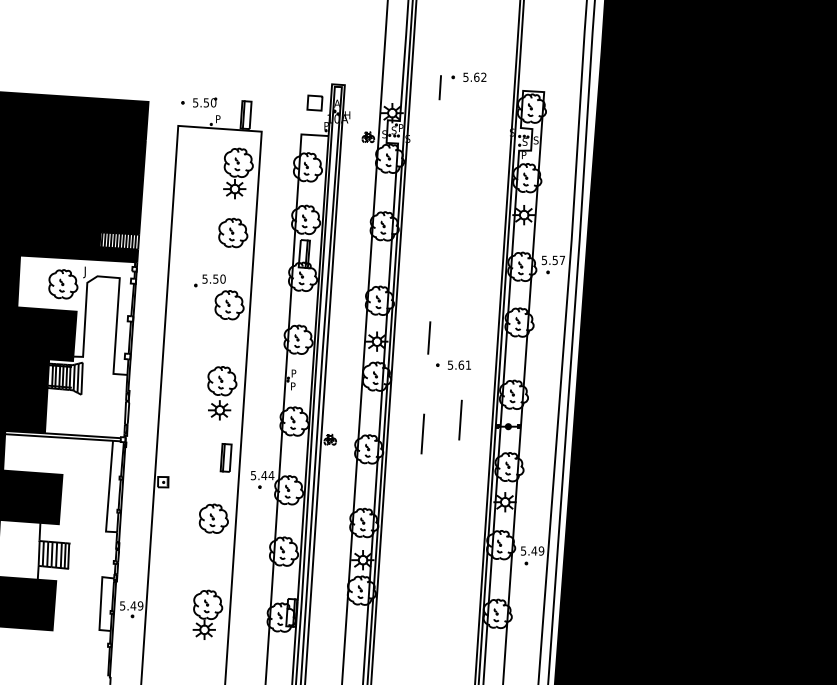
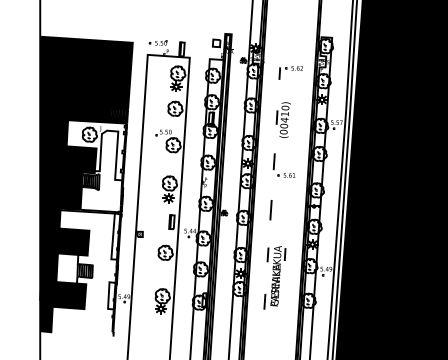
part: (461, 85) -> (290, 72), moved
part: (445, 254) -> (282, 119), added
line: (459, 420) -> (289, 203), removed
part: (429, 567) -> (274, 277), added

